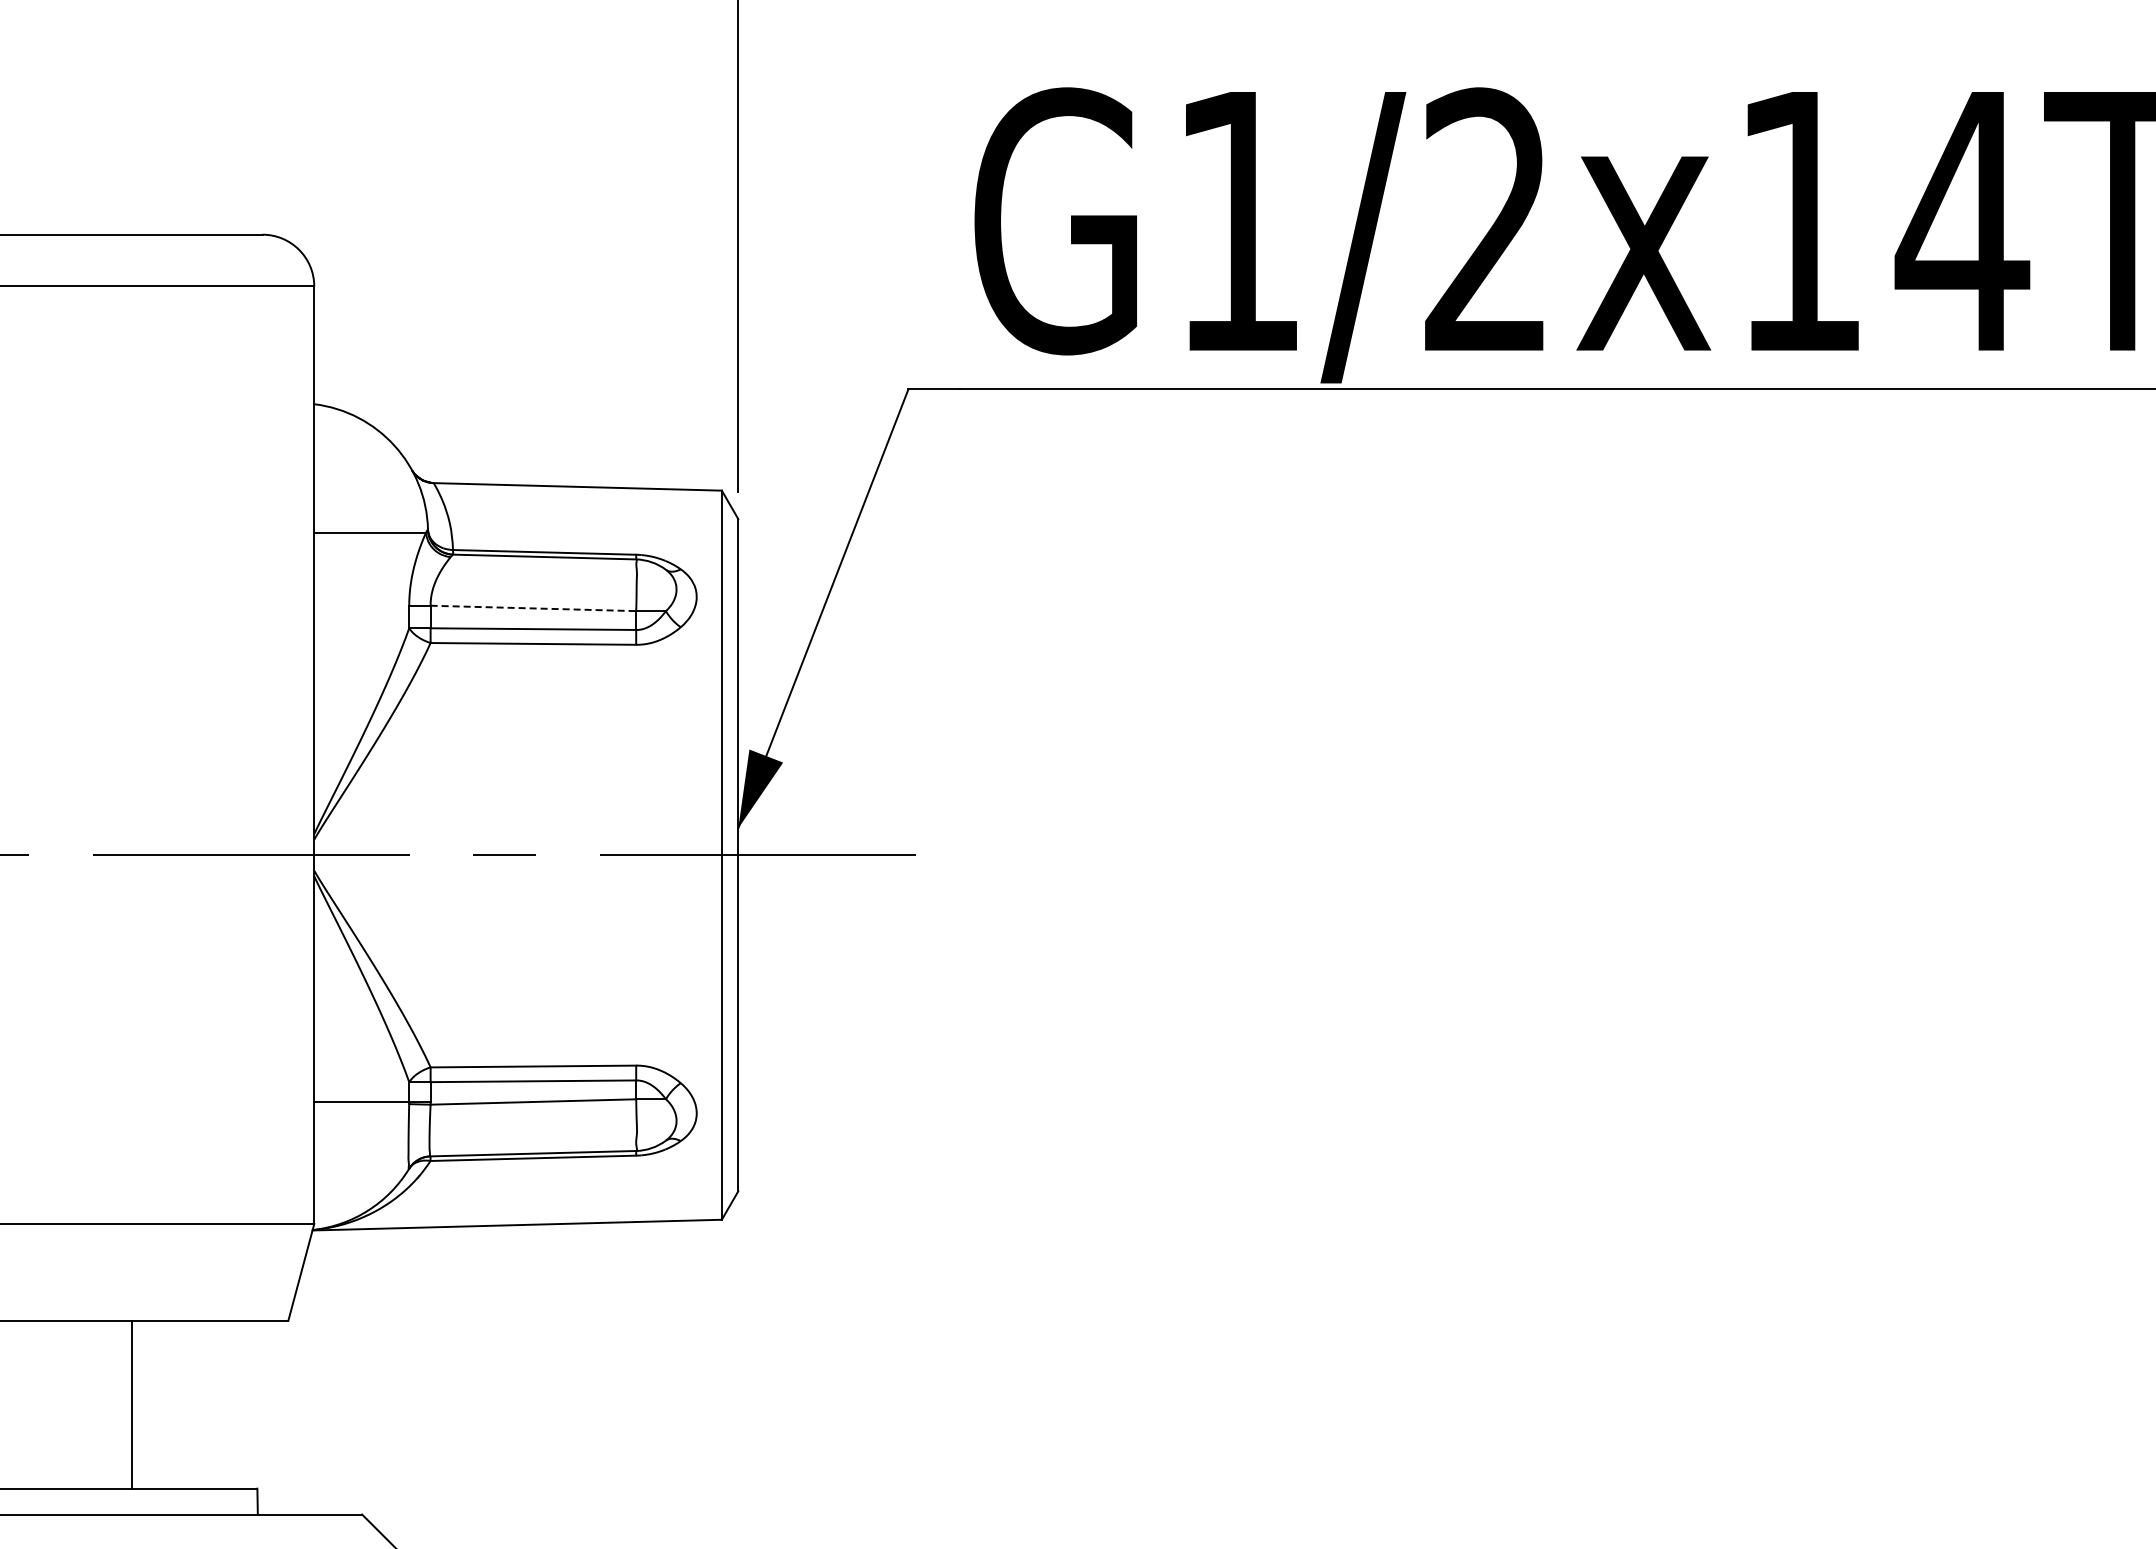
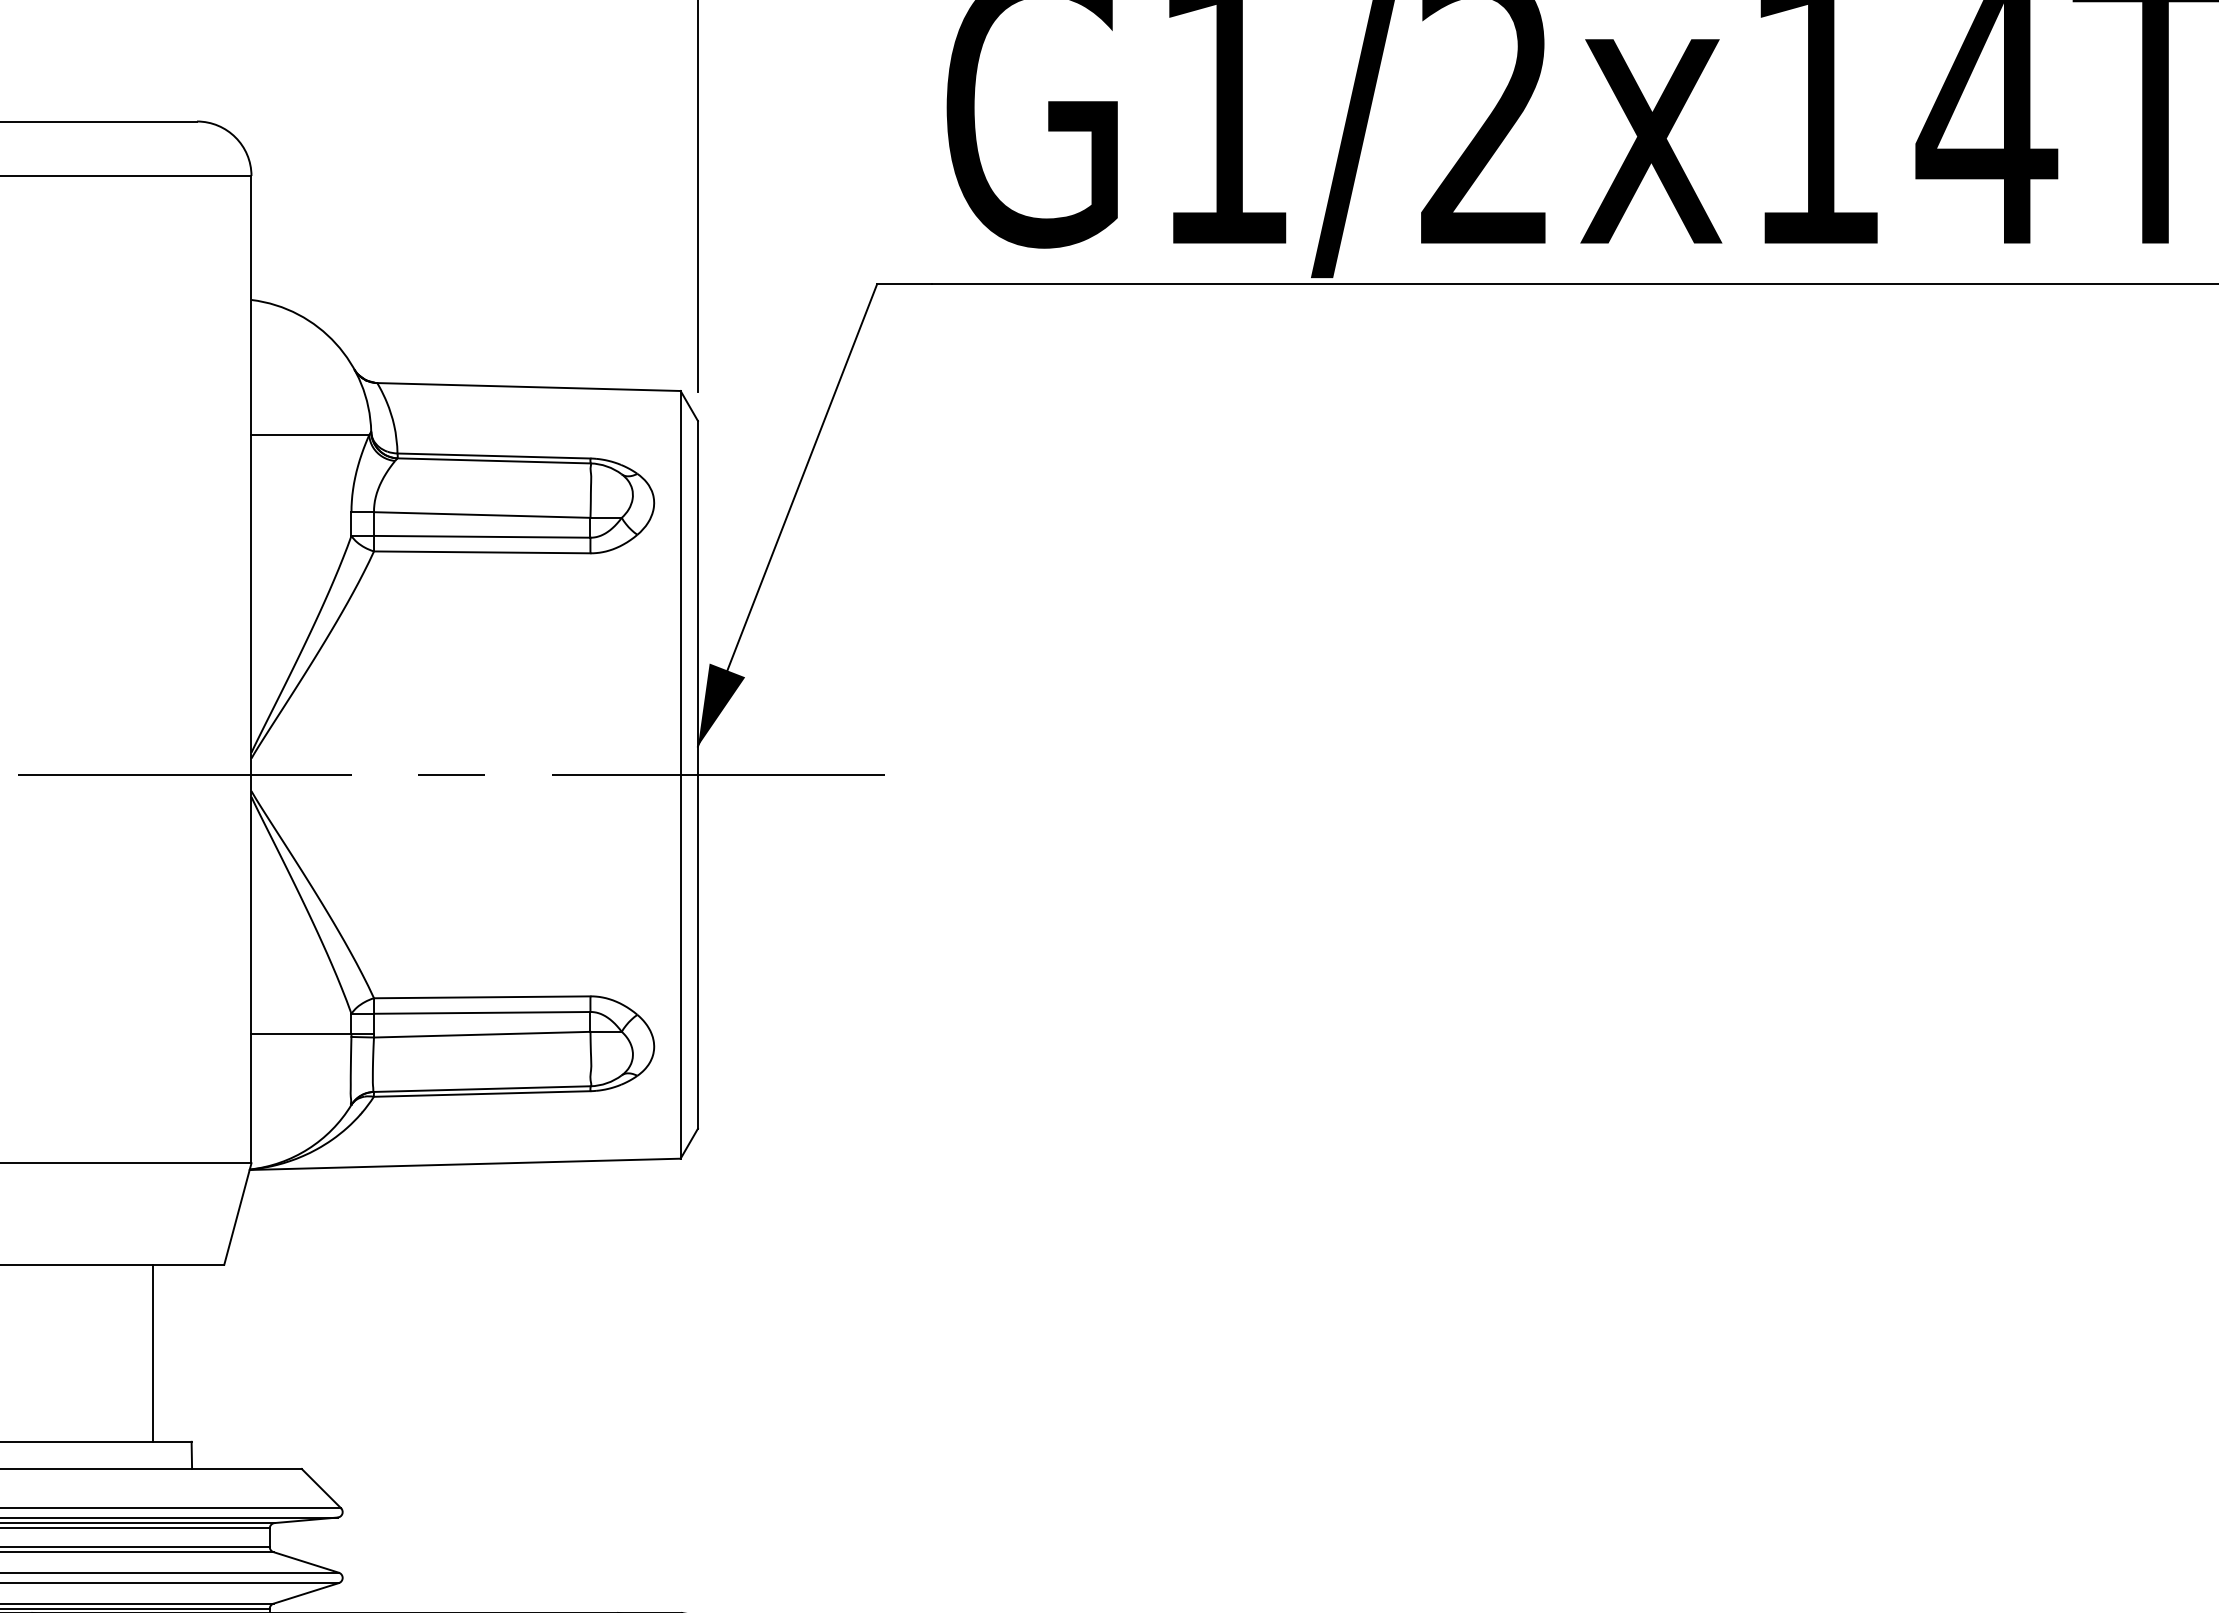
line: (533, 608) -> (482, 515), dashed -> solid
line: (132, 1404) -> (153, 1353), moved

